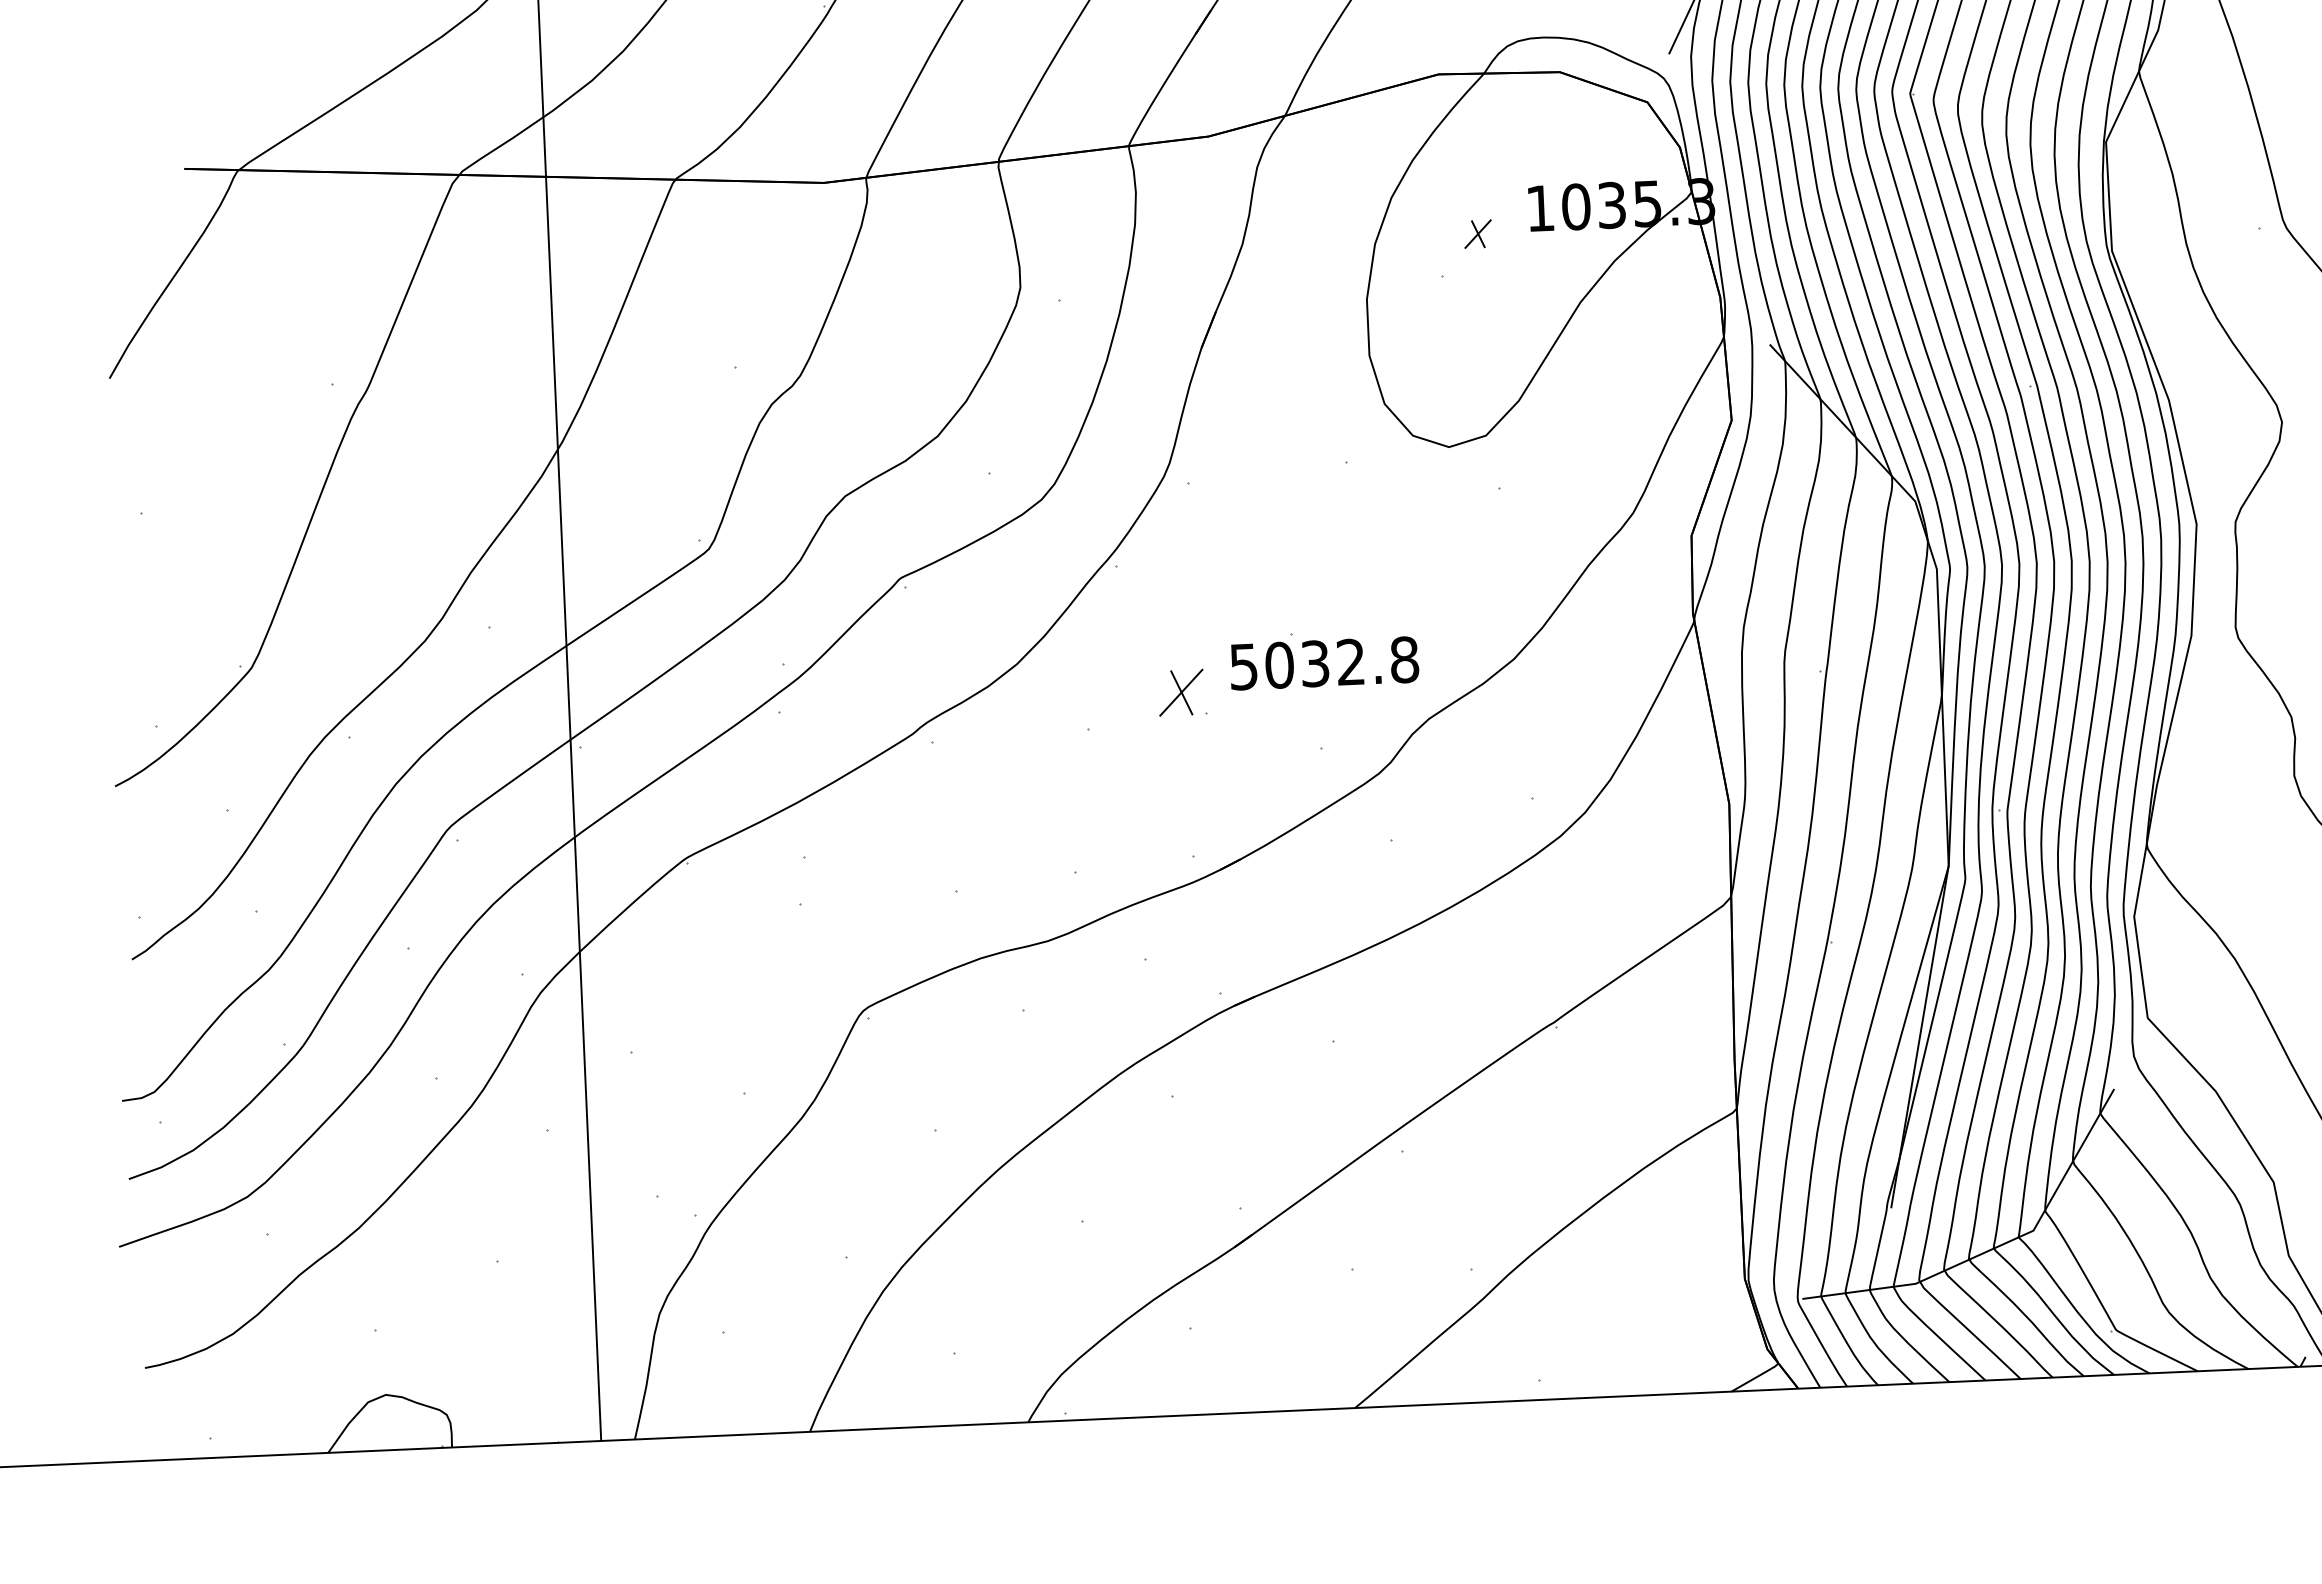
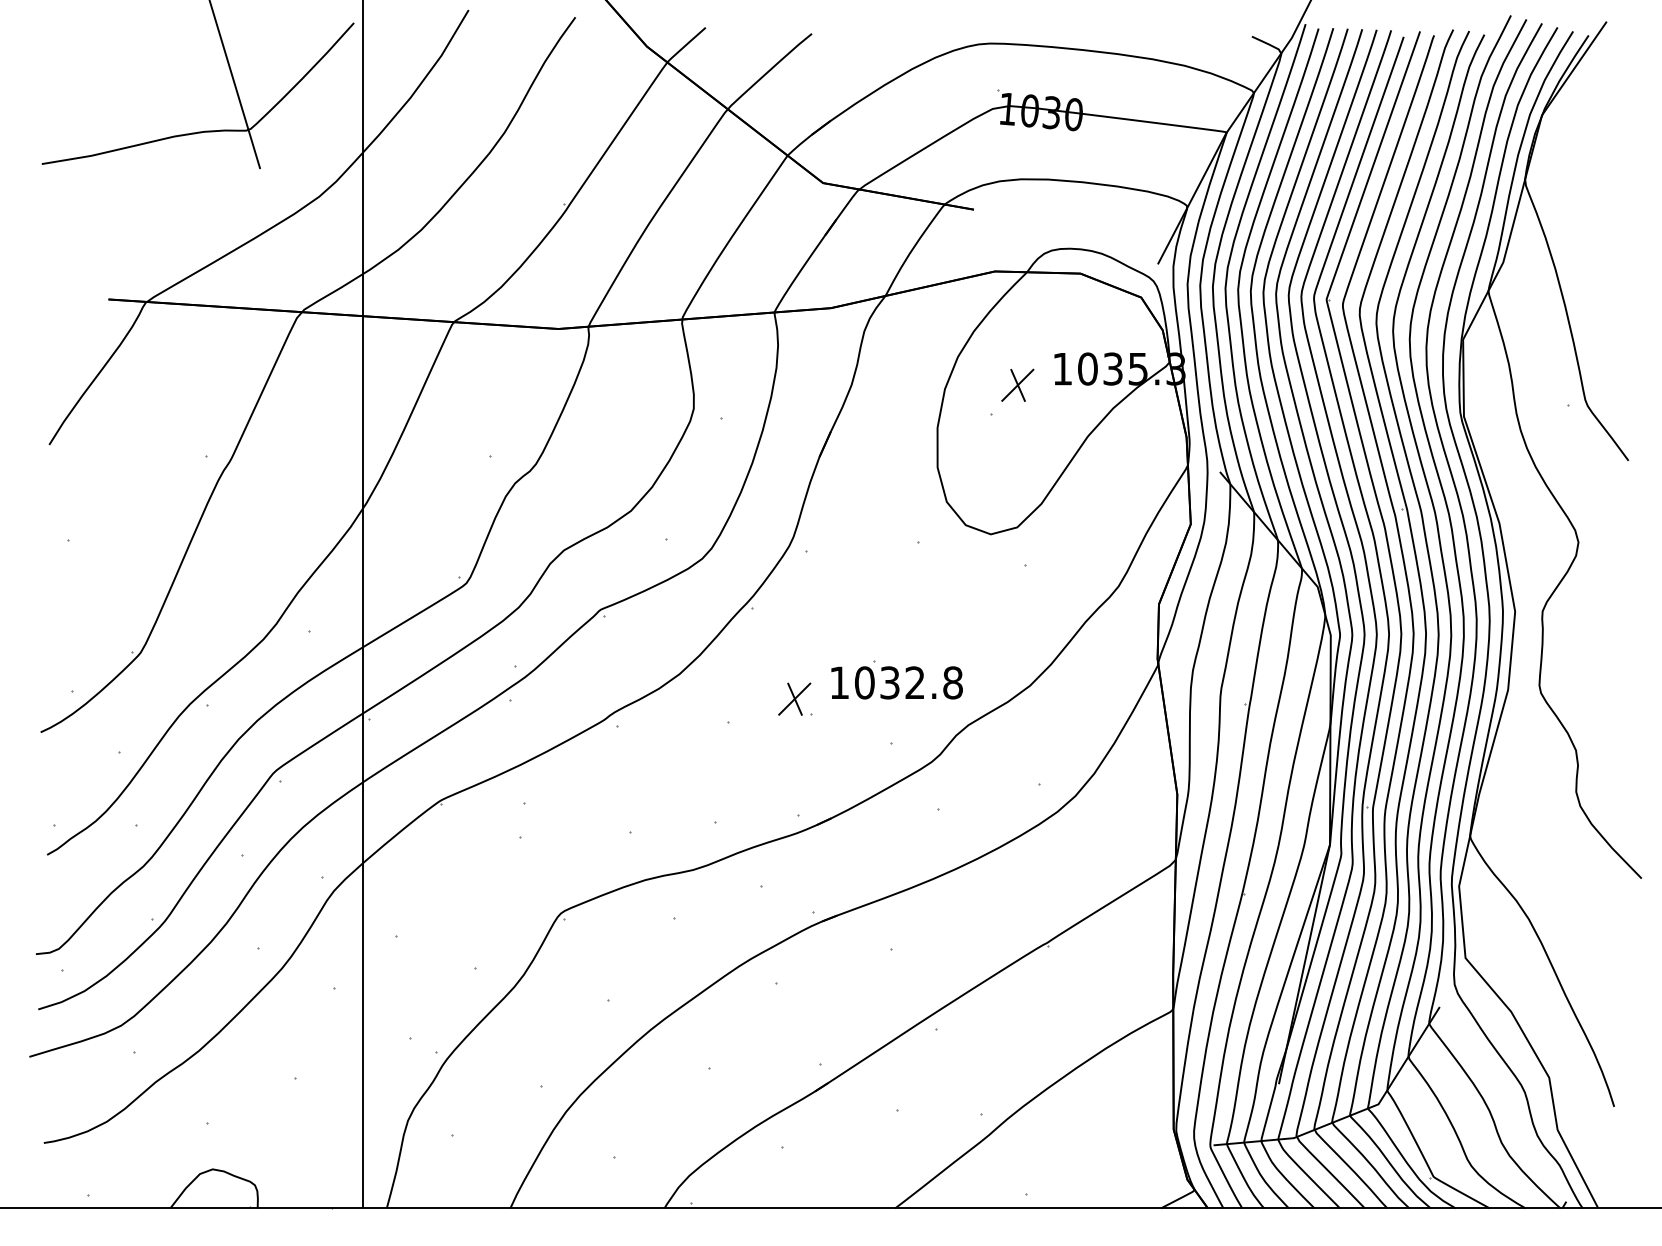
part: (1477, 233) -> (1017, 384), size x1.67
text: (1243, 666) -> (839, 682), 5032.8 -> 1032.8

